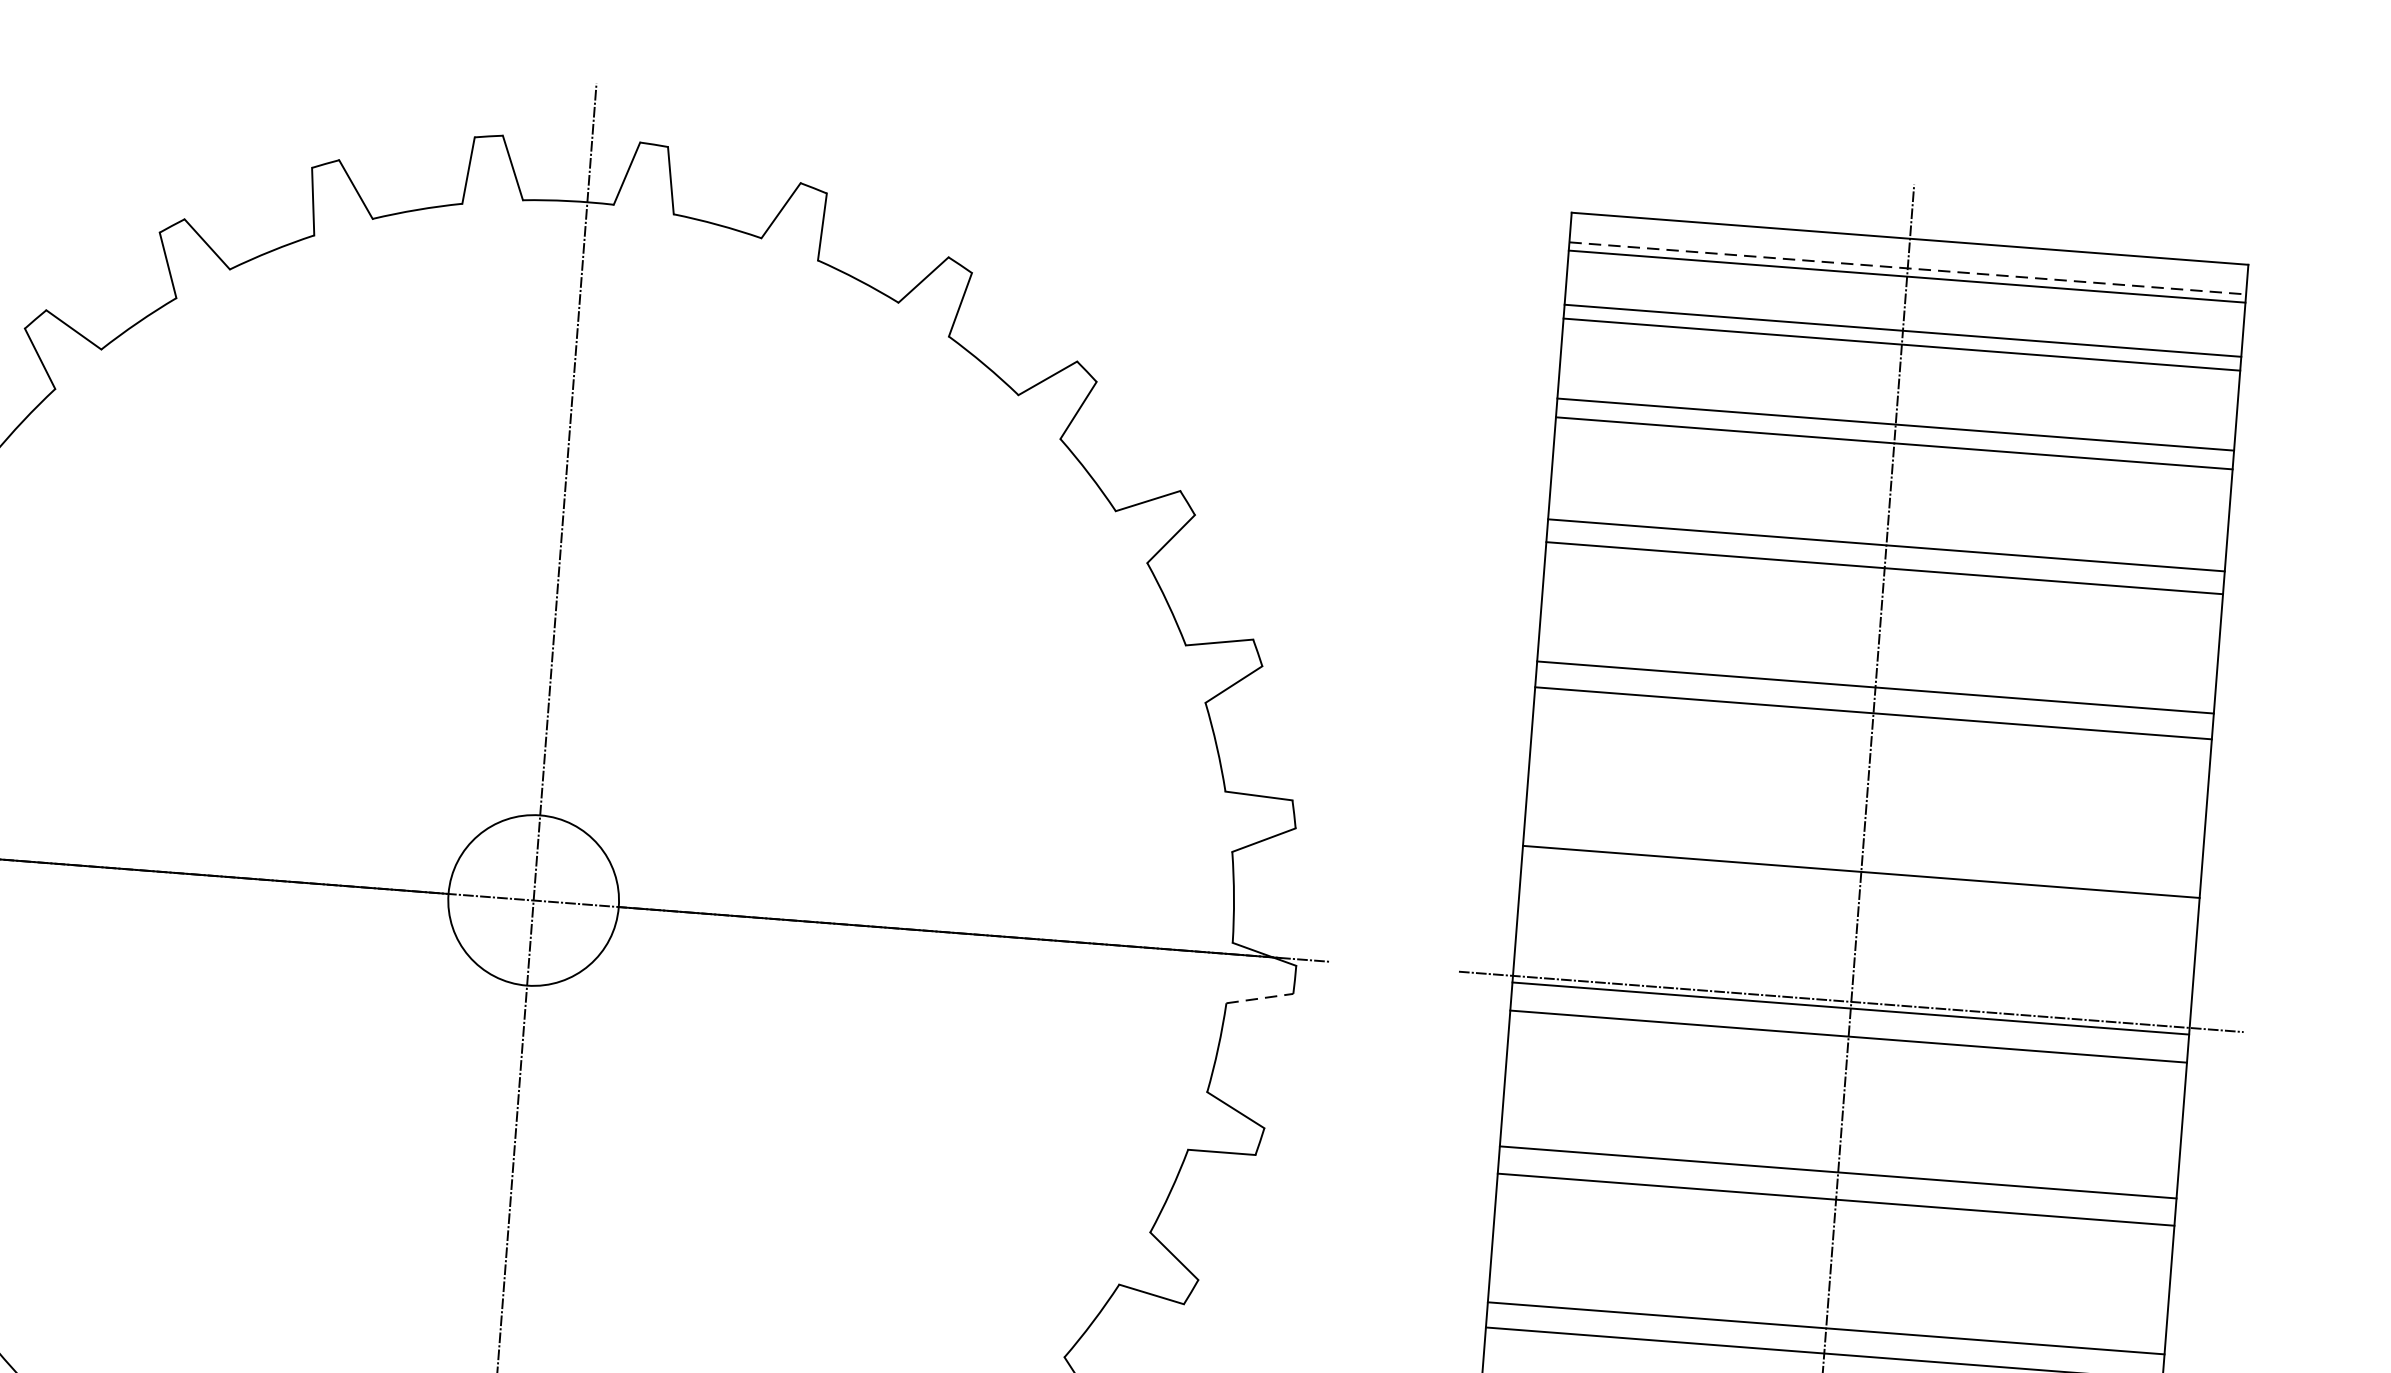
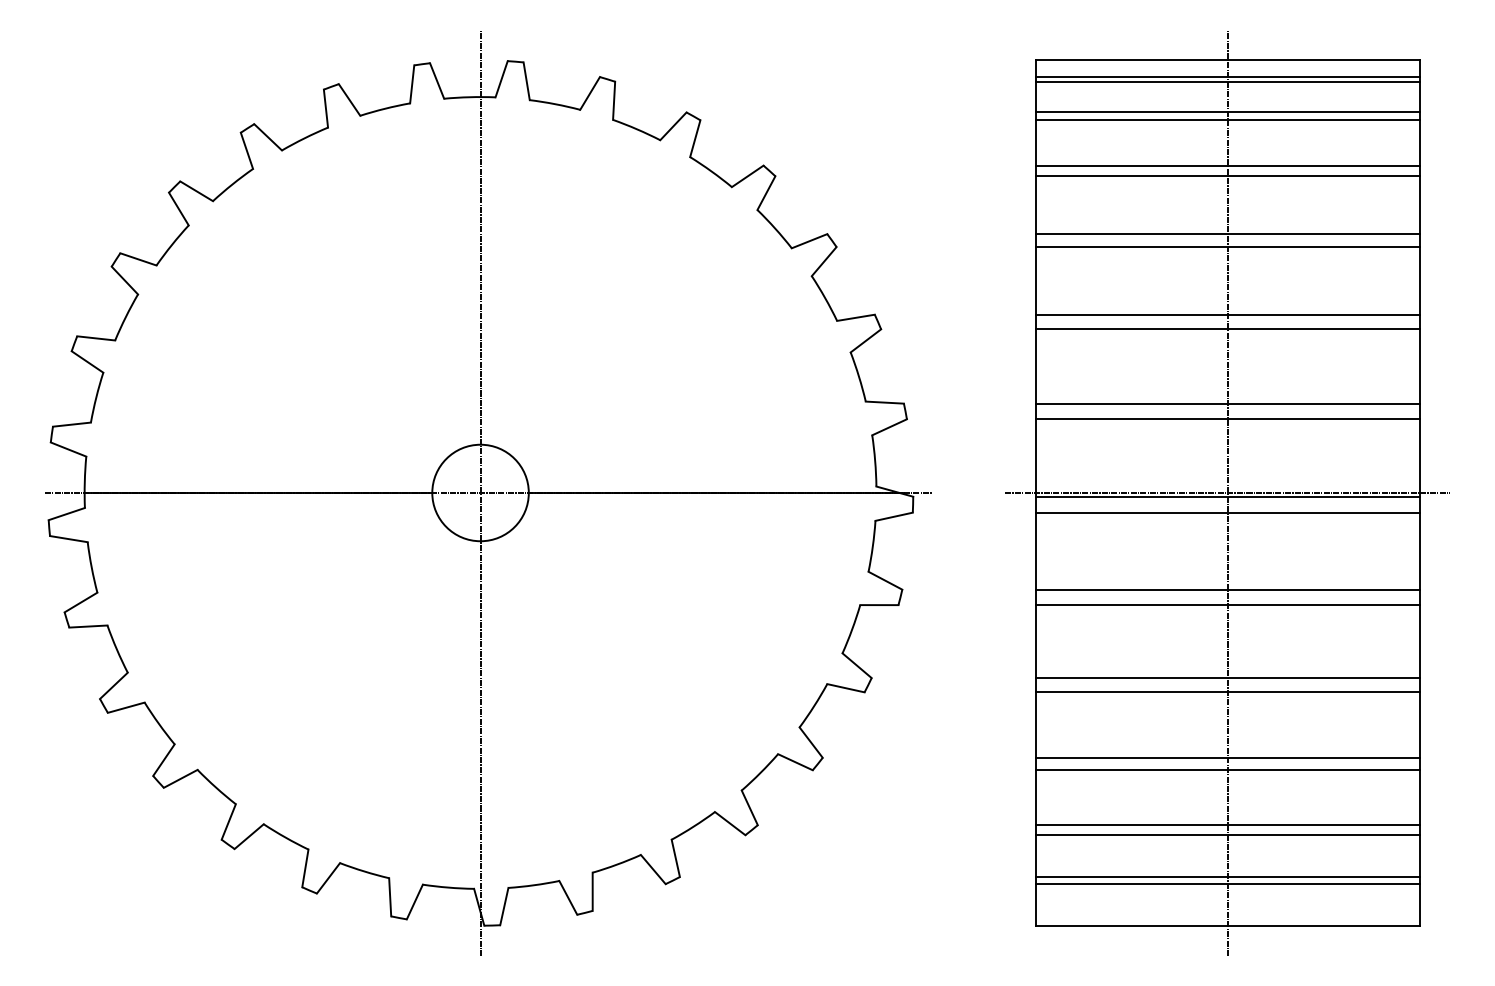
line: (1907, 269) -> (1227, 77), dashed -> solid
line: (1863, 844) -> (1227, 403), added
line: (1260, 998) -> (894, 516), dashed -> solid

